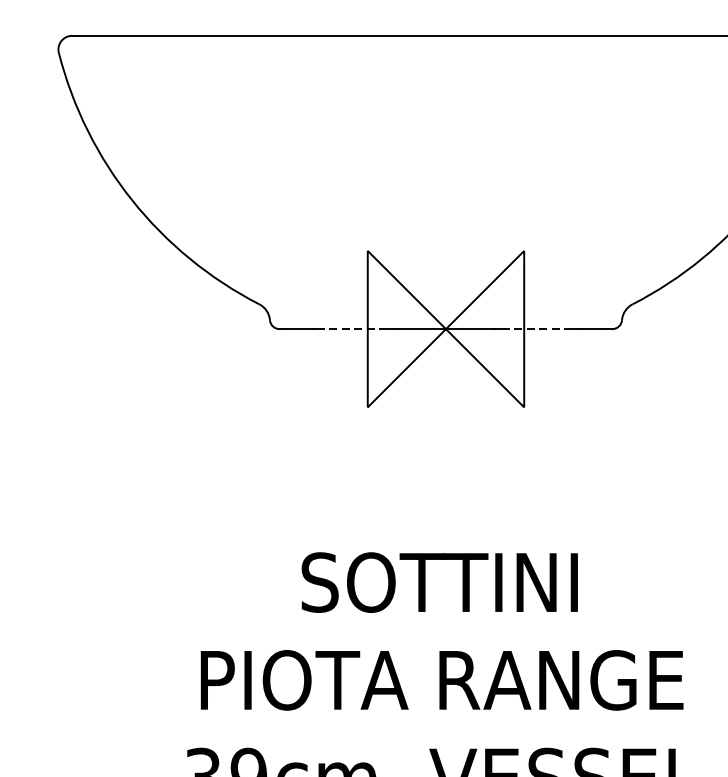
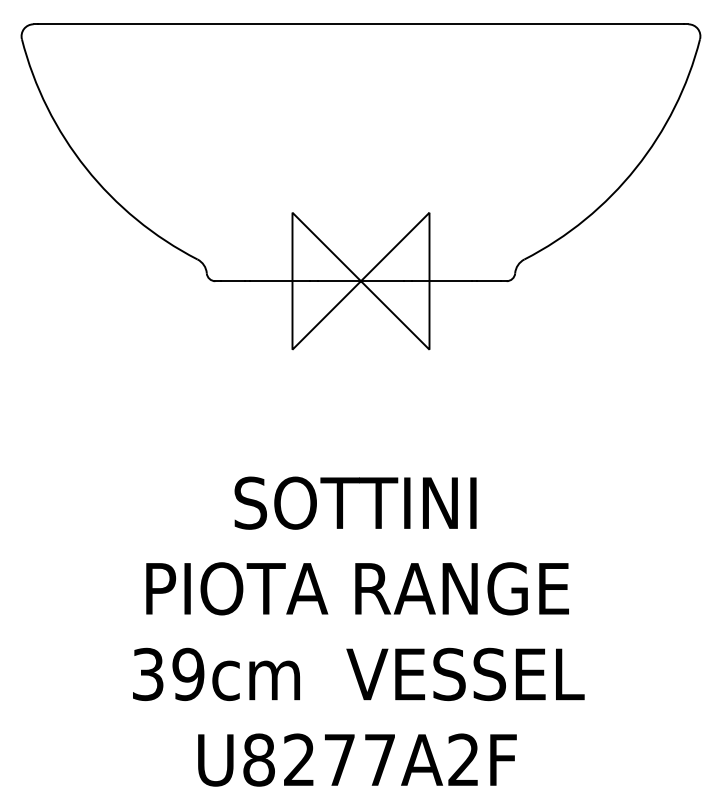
line: (352, 329) -> (279, 281), dashed -> solid
line: (539, 329) -> (442, 281), dashed -> solid

